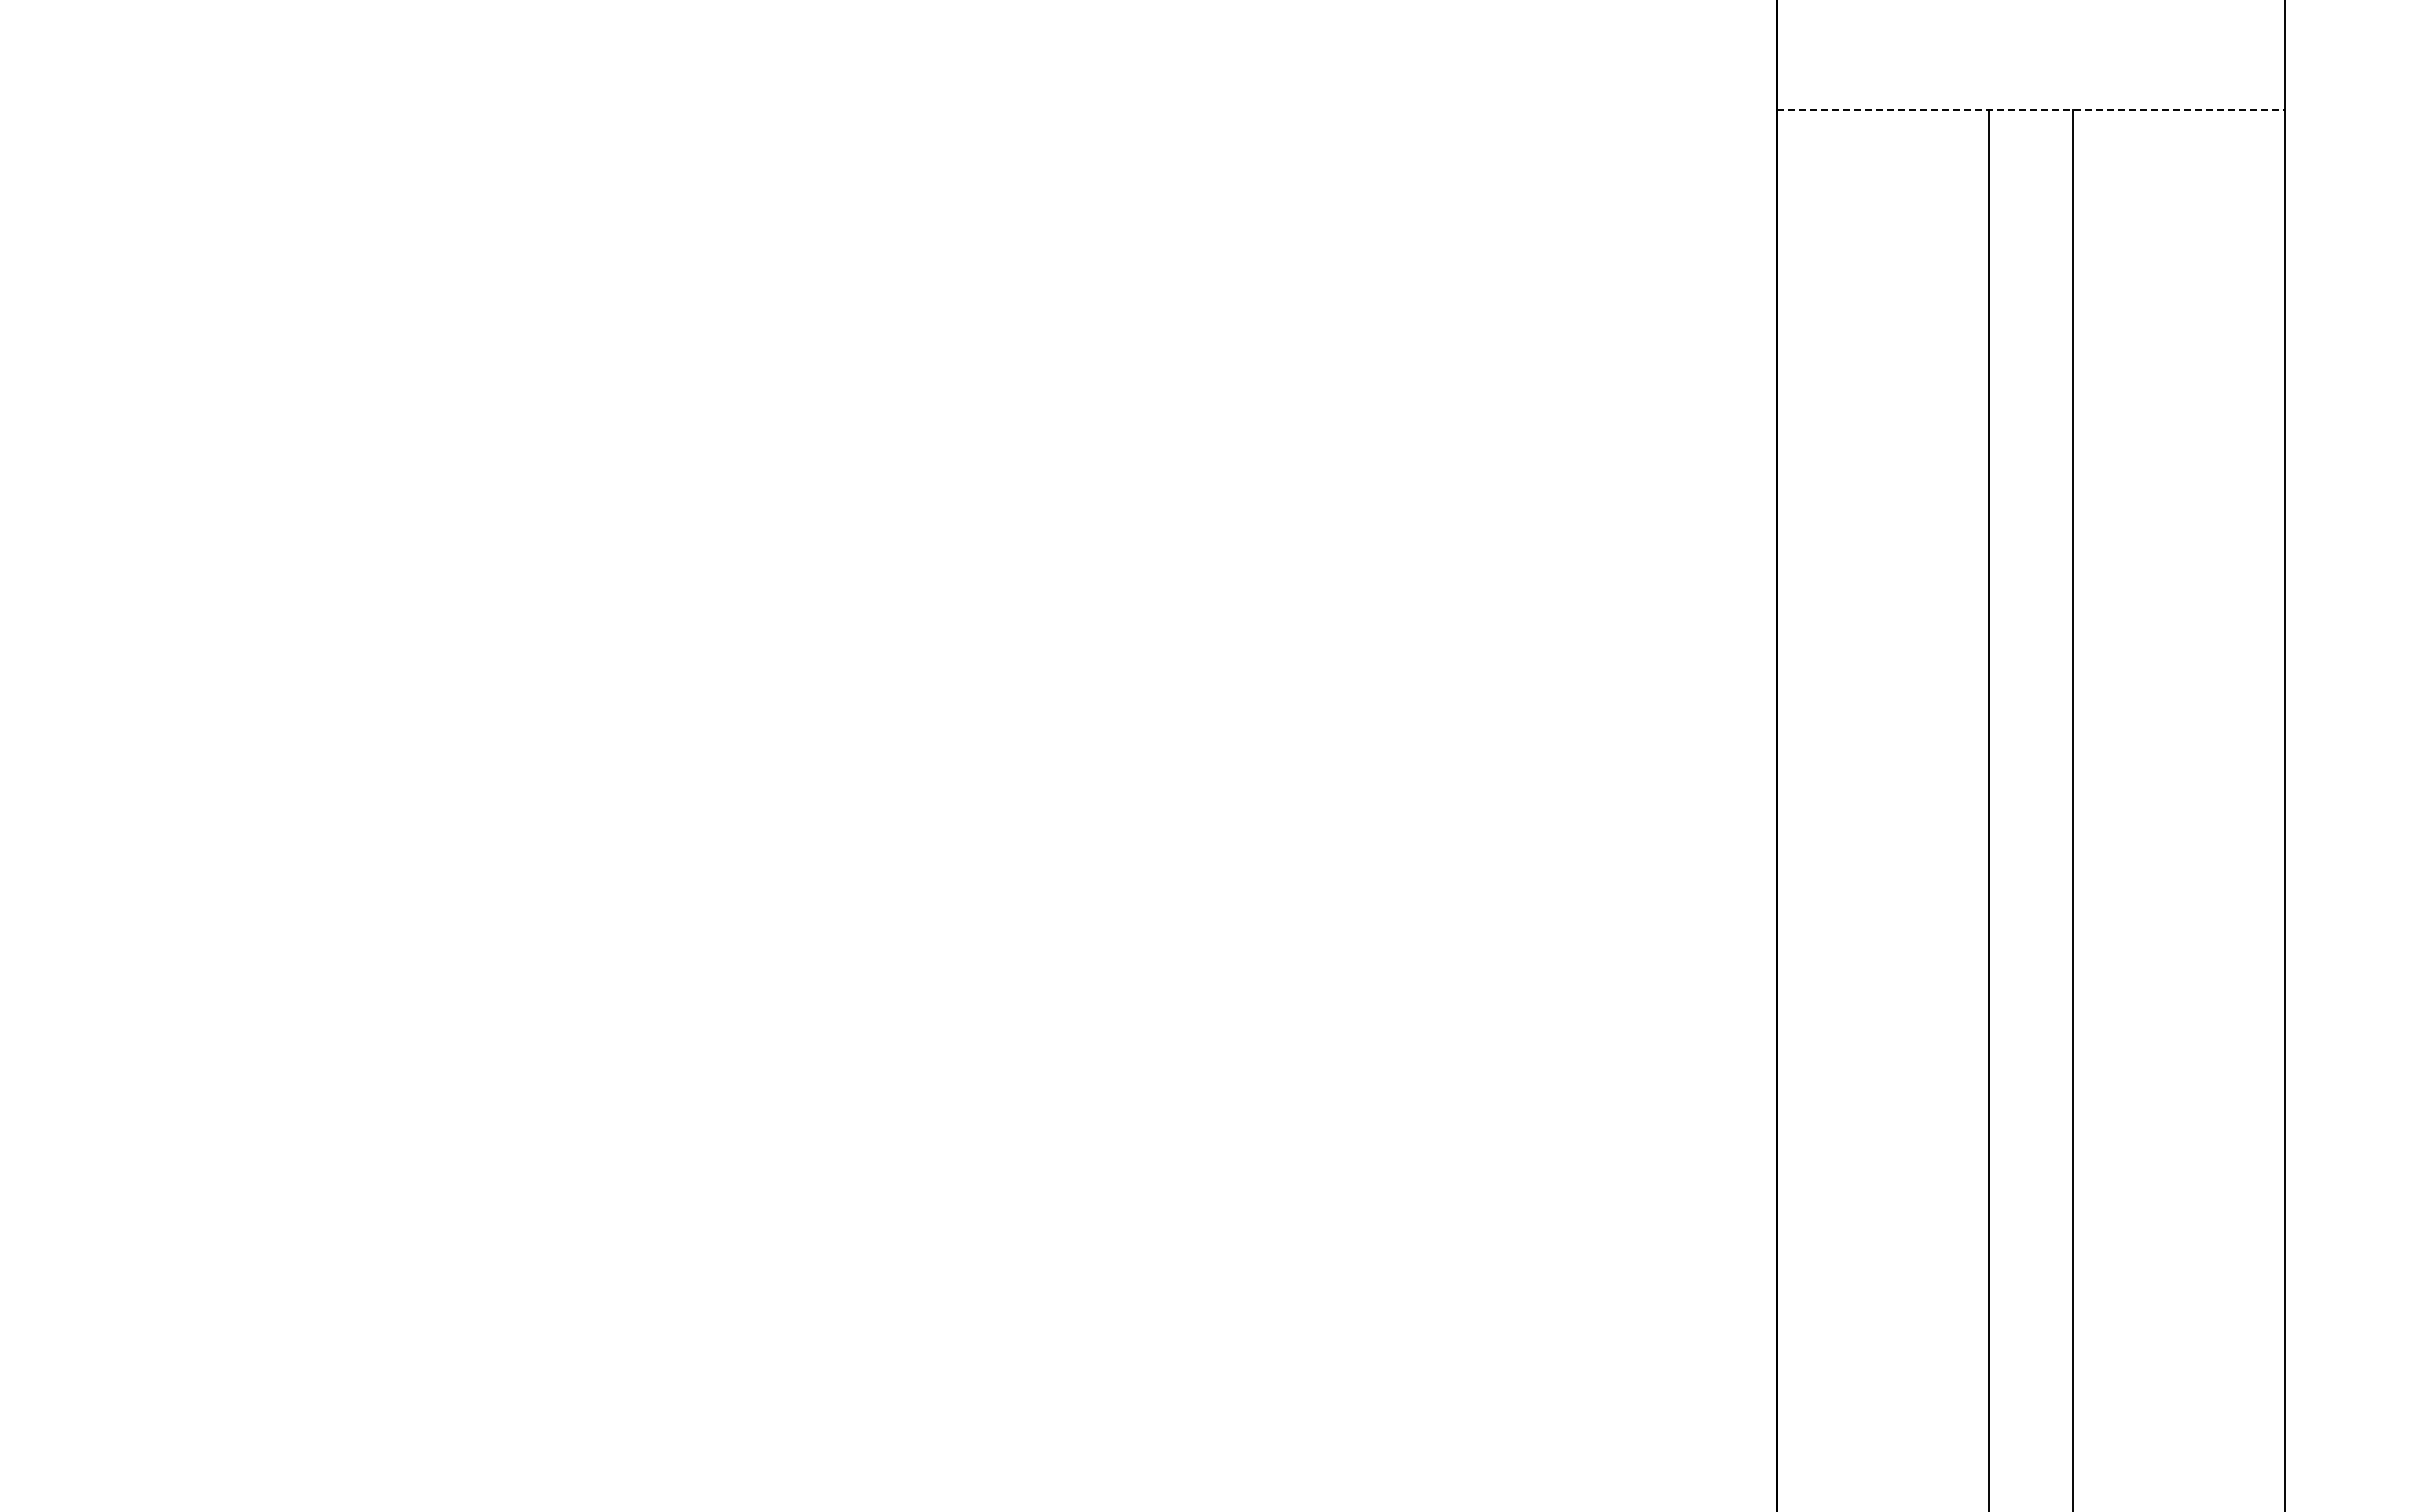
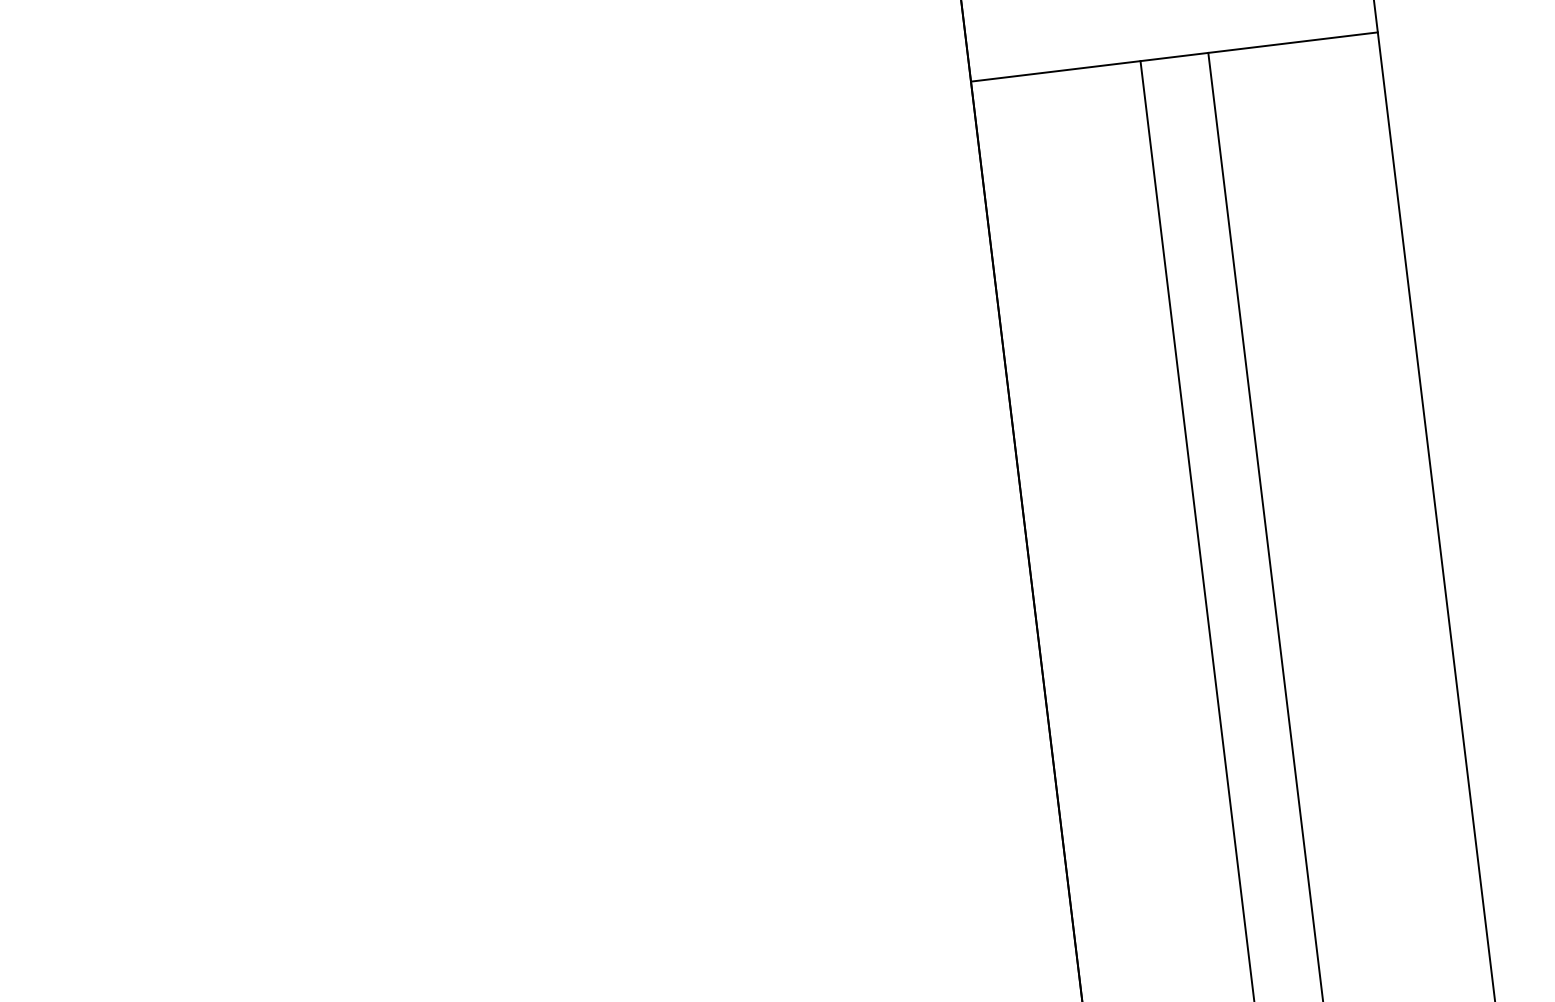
line: (2030, 109) -> (1174, 56), dashed -> solid

